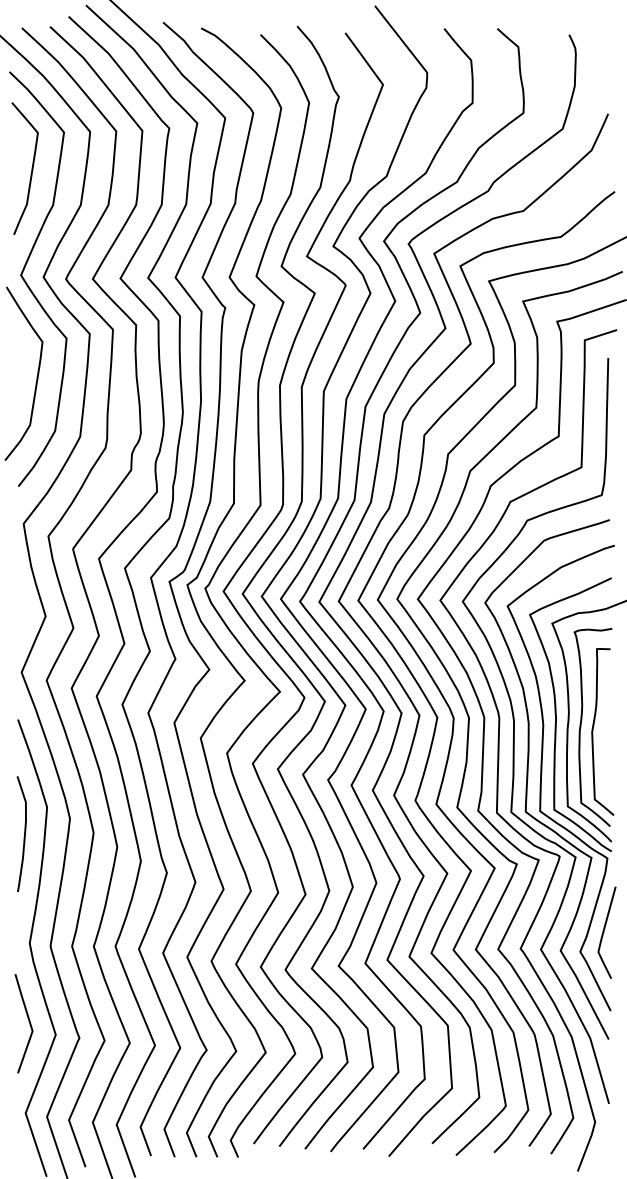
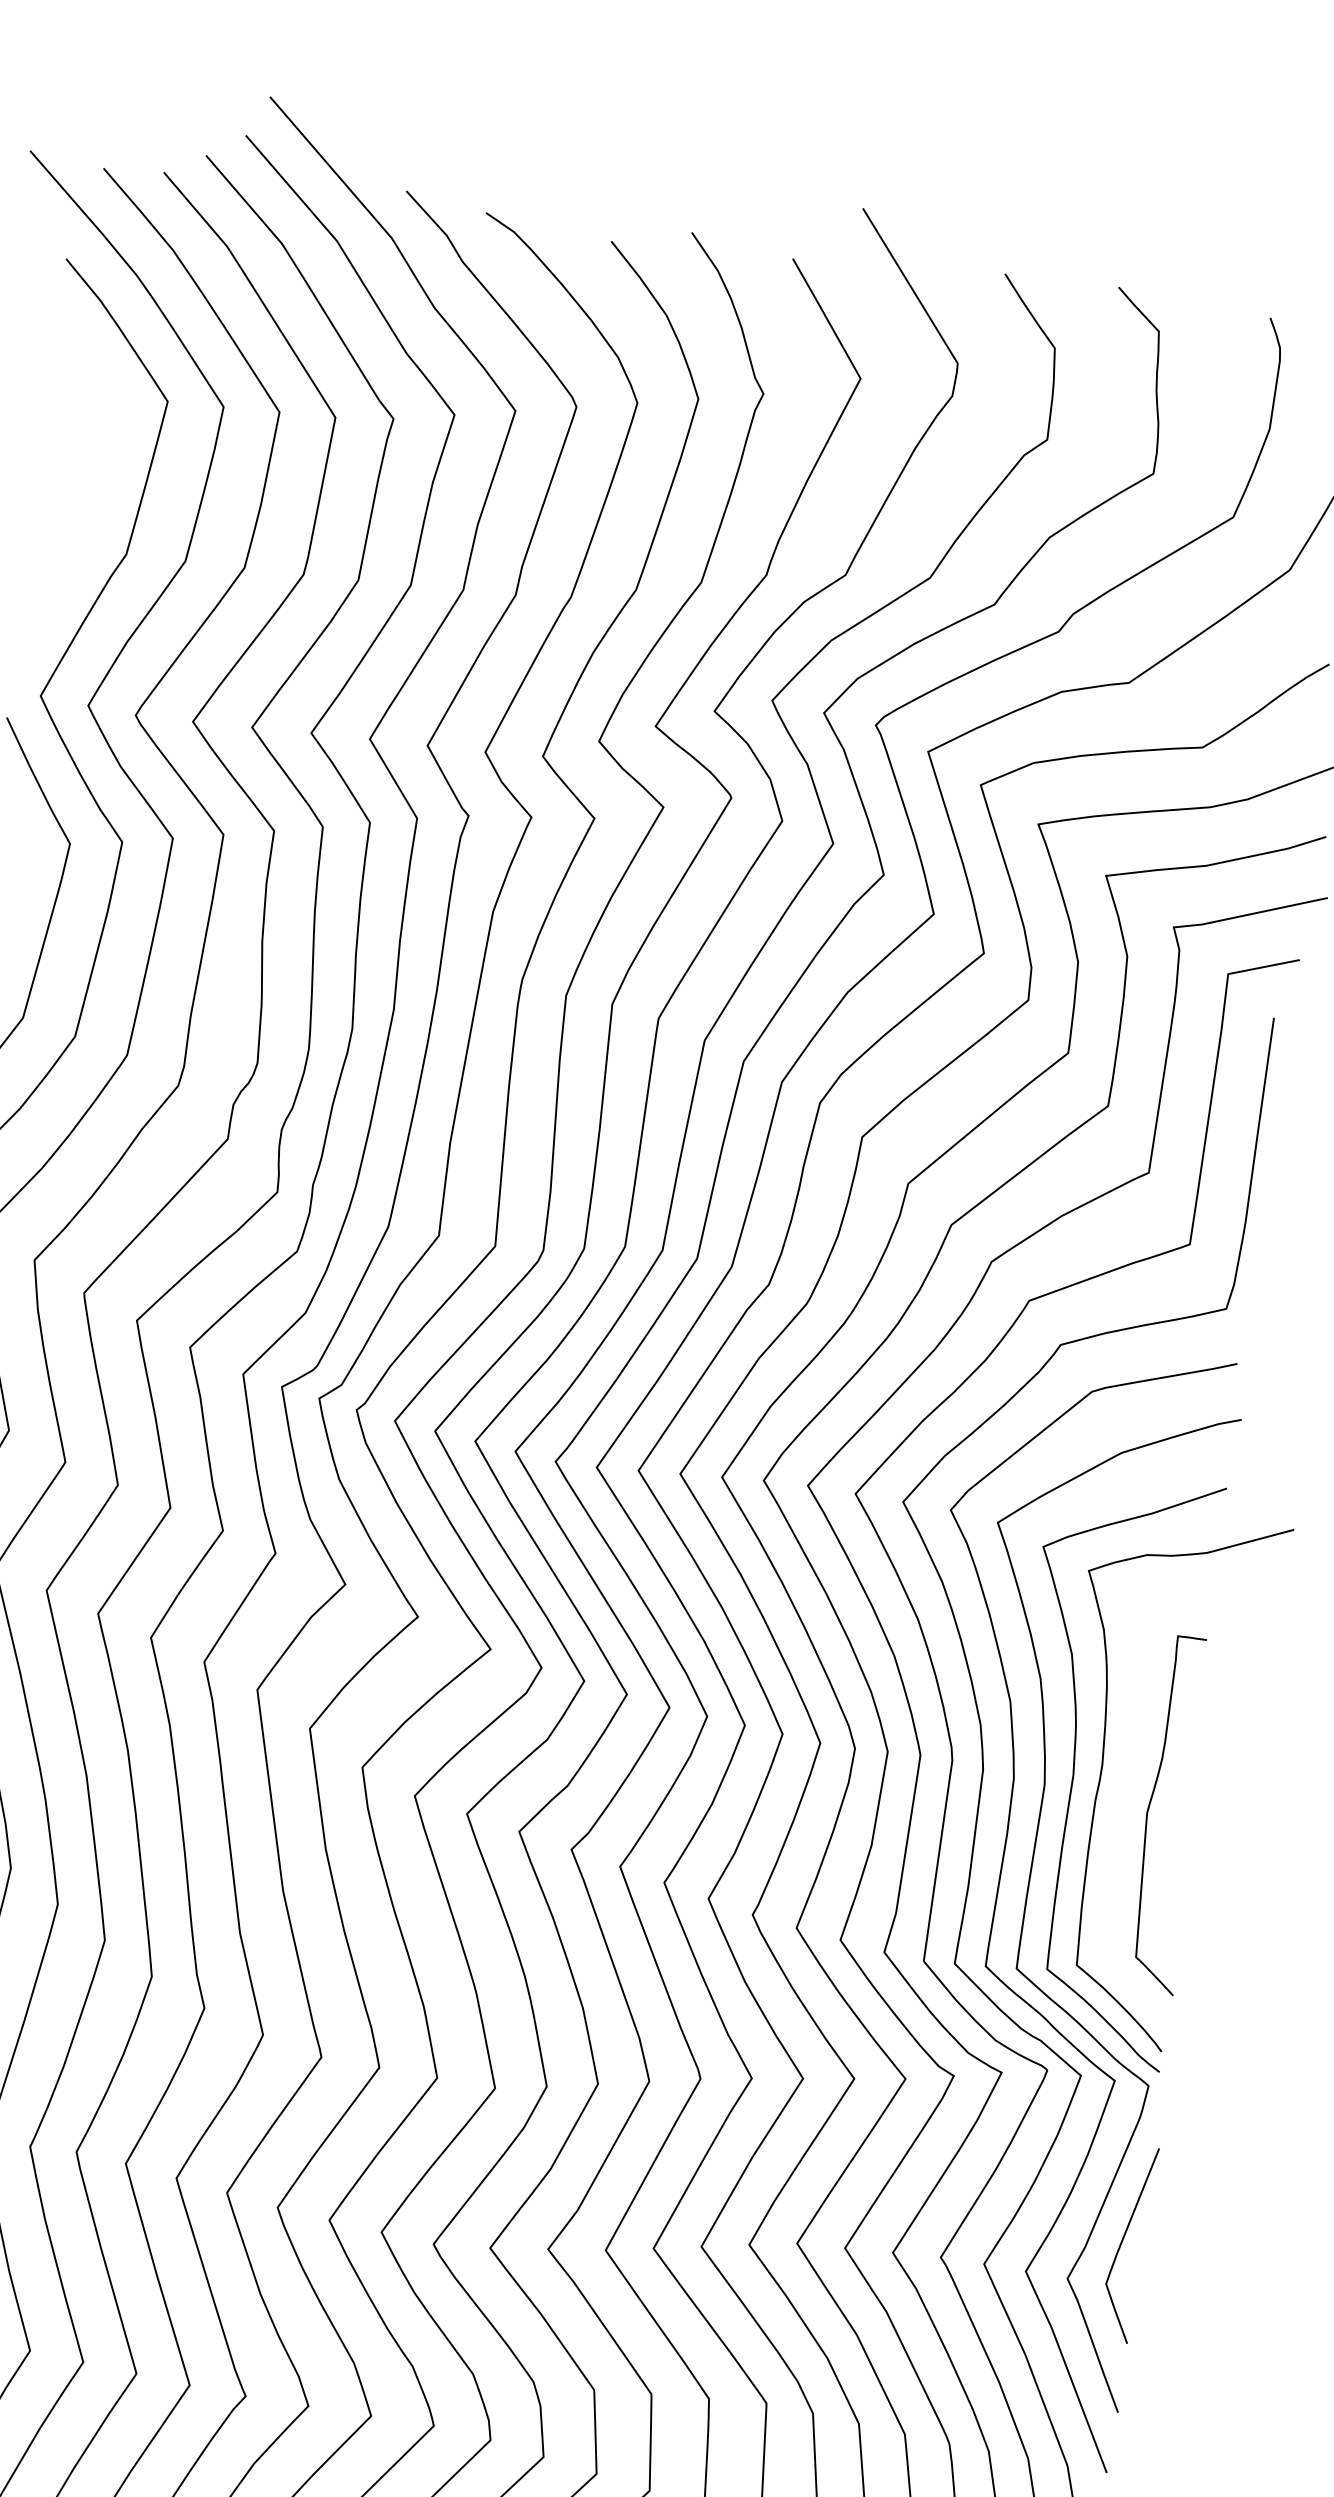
curve: (31, 168) -> (89, 470), removed
curve: (581, 727) -> (1125, 1799), removed

